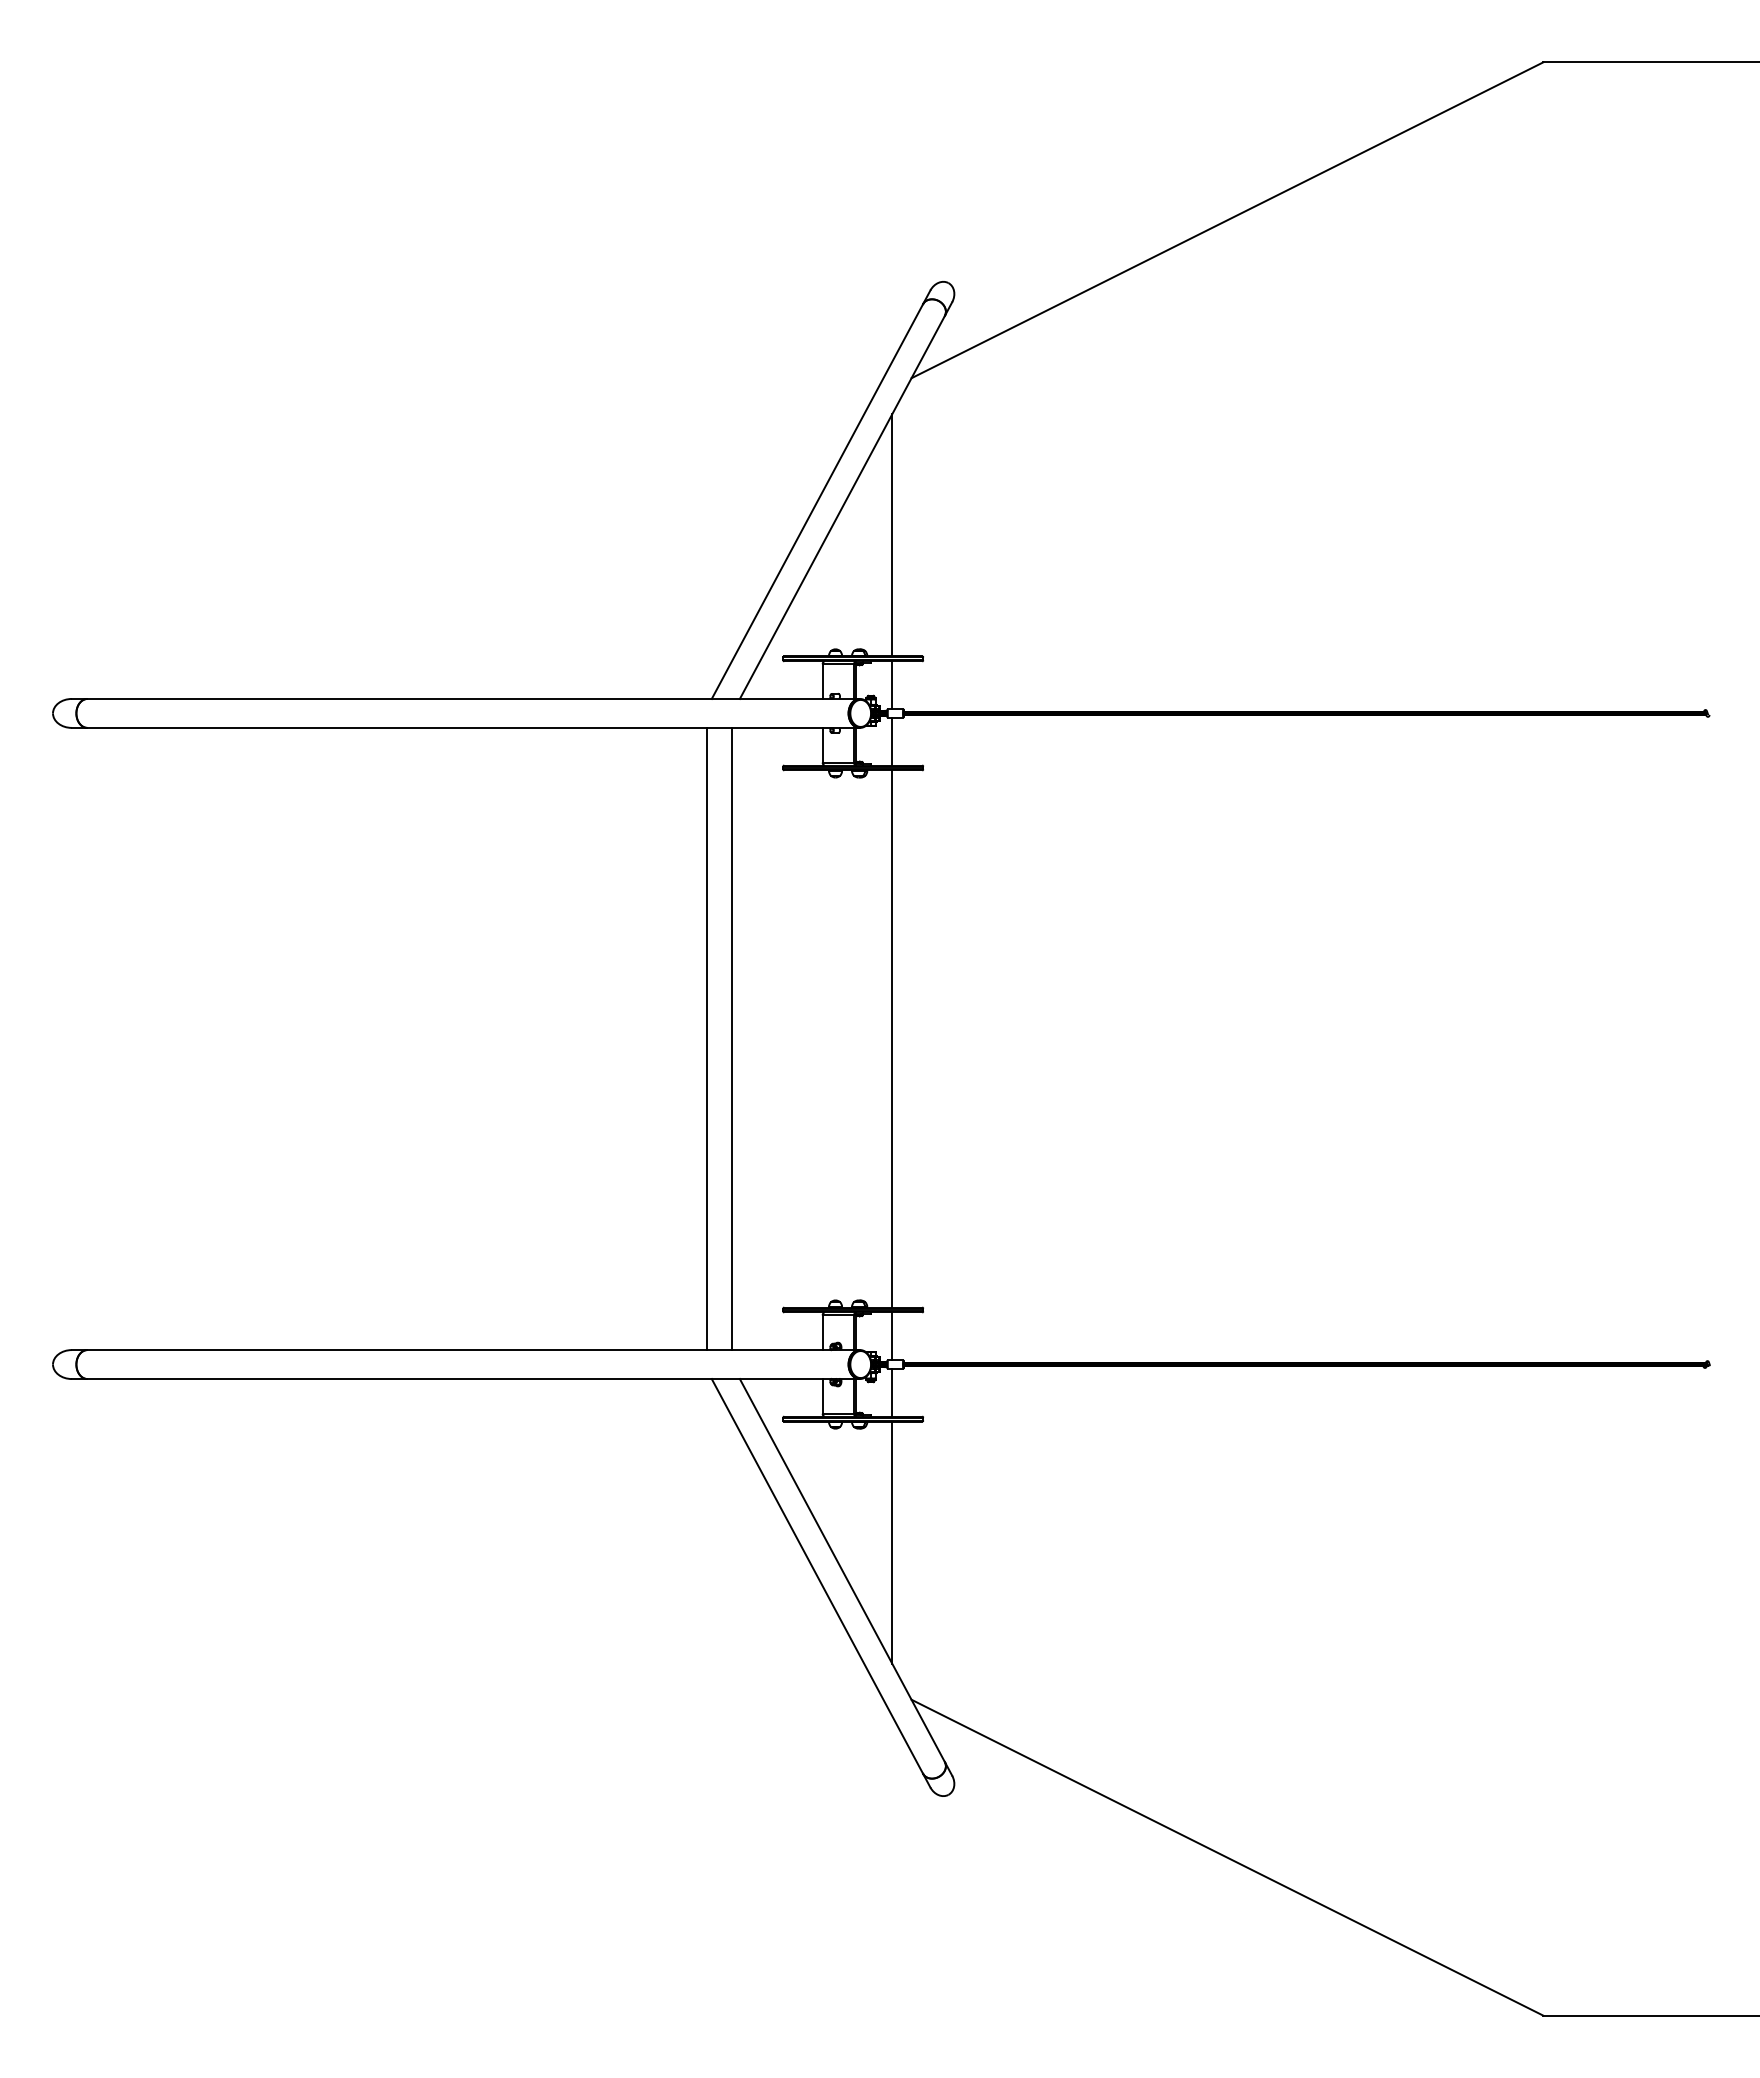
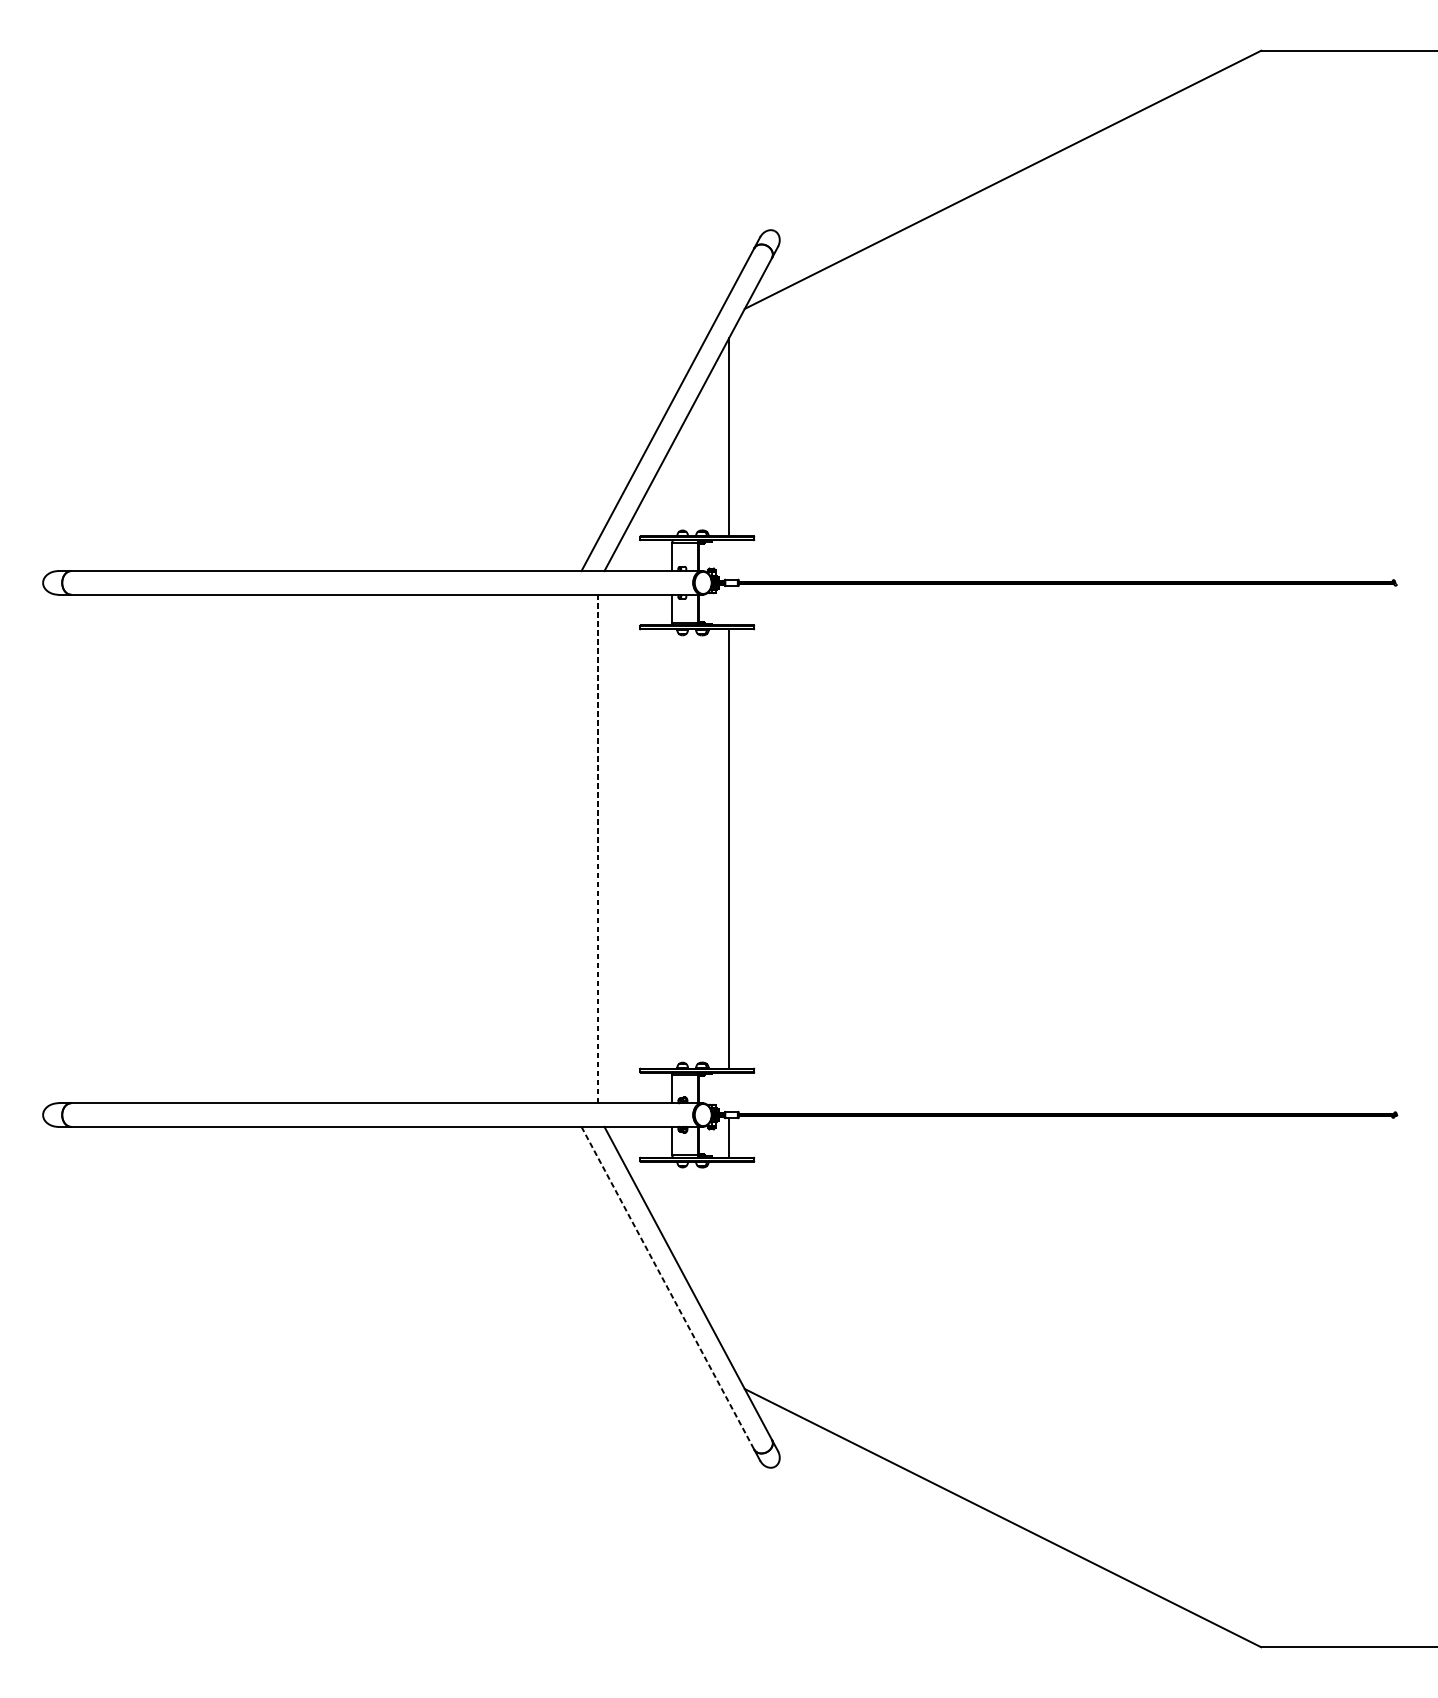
line: (892, 685) -> (729, 560), removed
line: (892, 741) -> (729, 605), removed
line: (707, 1038) -> (578, 848), removed
line: (732, 1038) -> (598, 848), solid -> dashed
line: (892, 1336) -> (729, 1092), removed
line: (892, 1542) -> (729, 1260), removed
line: (817, 1576) -> (667, 1288), solid -> dashed

